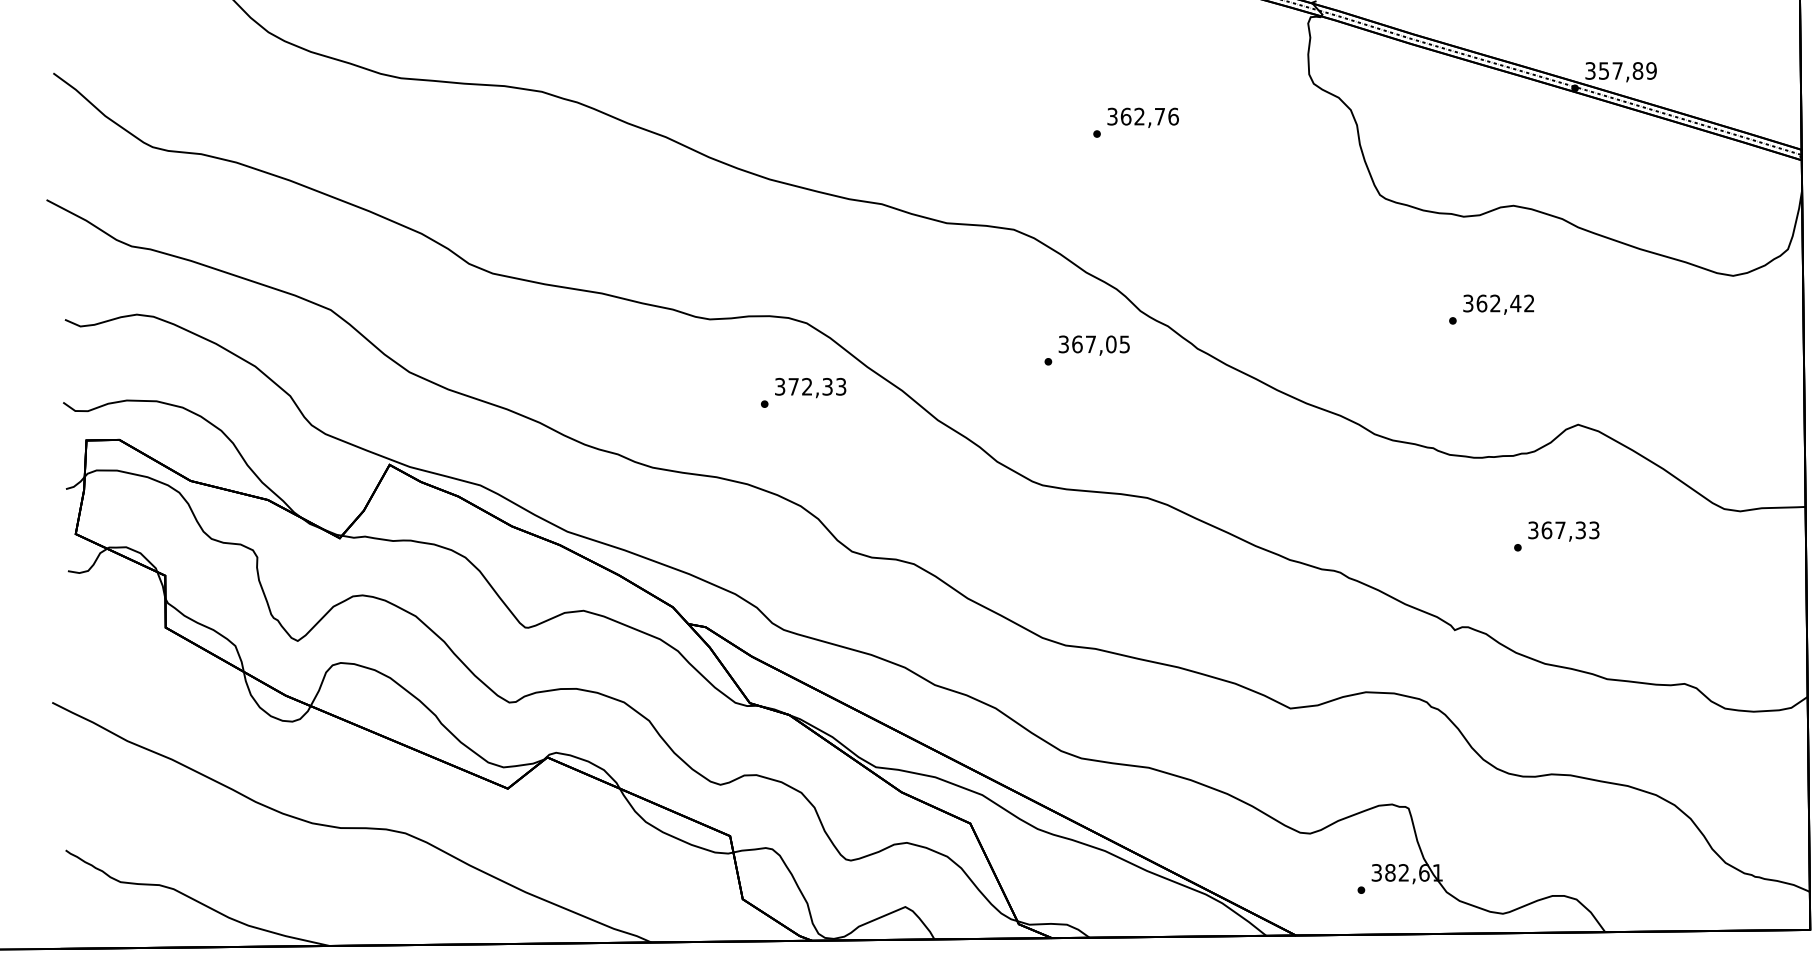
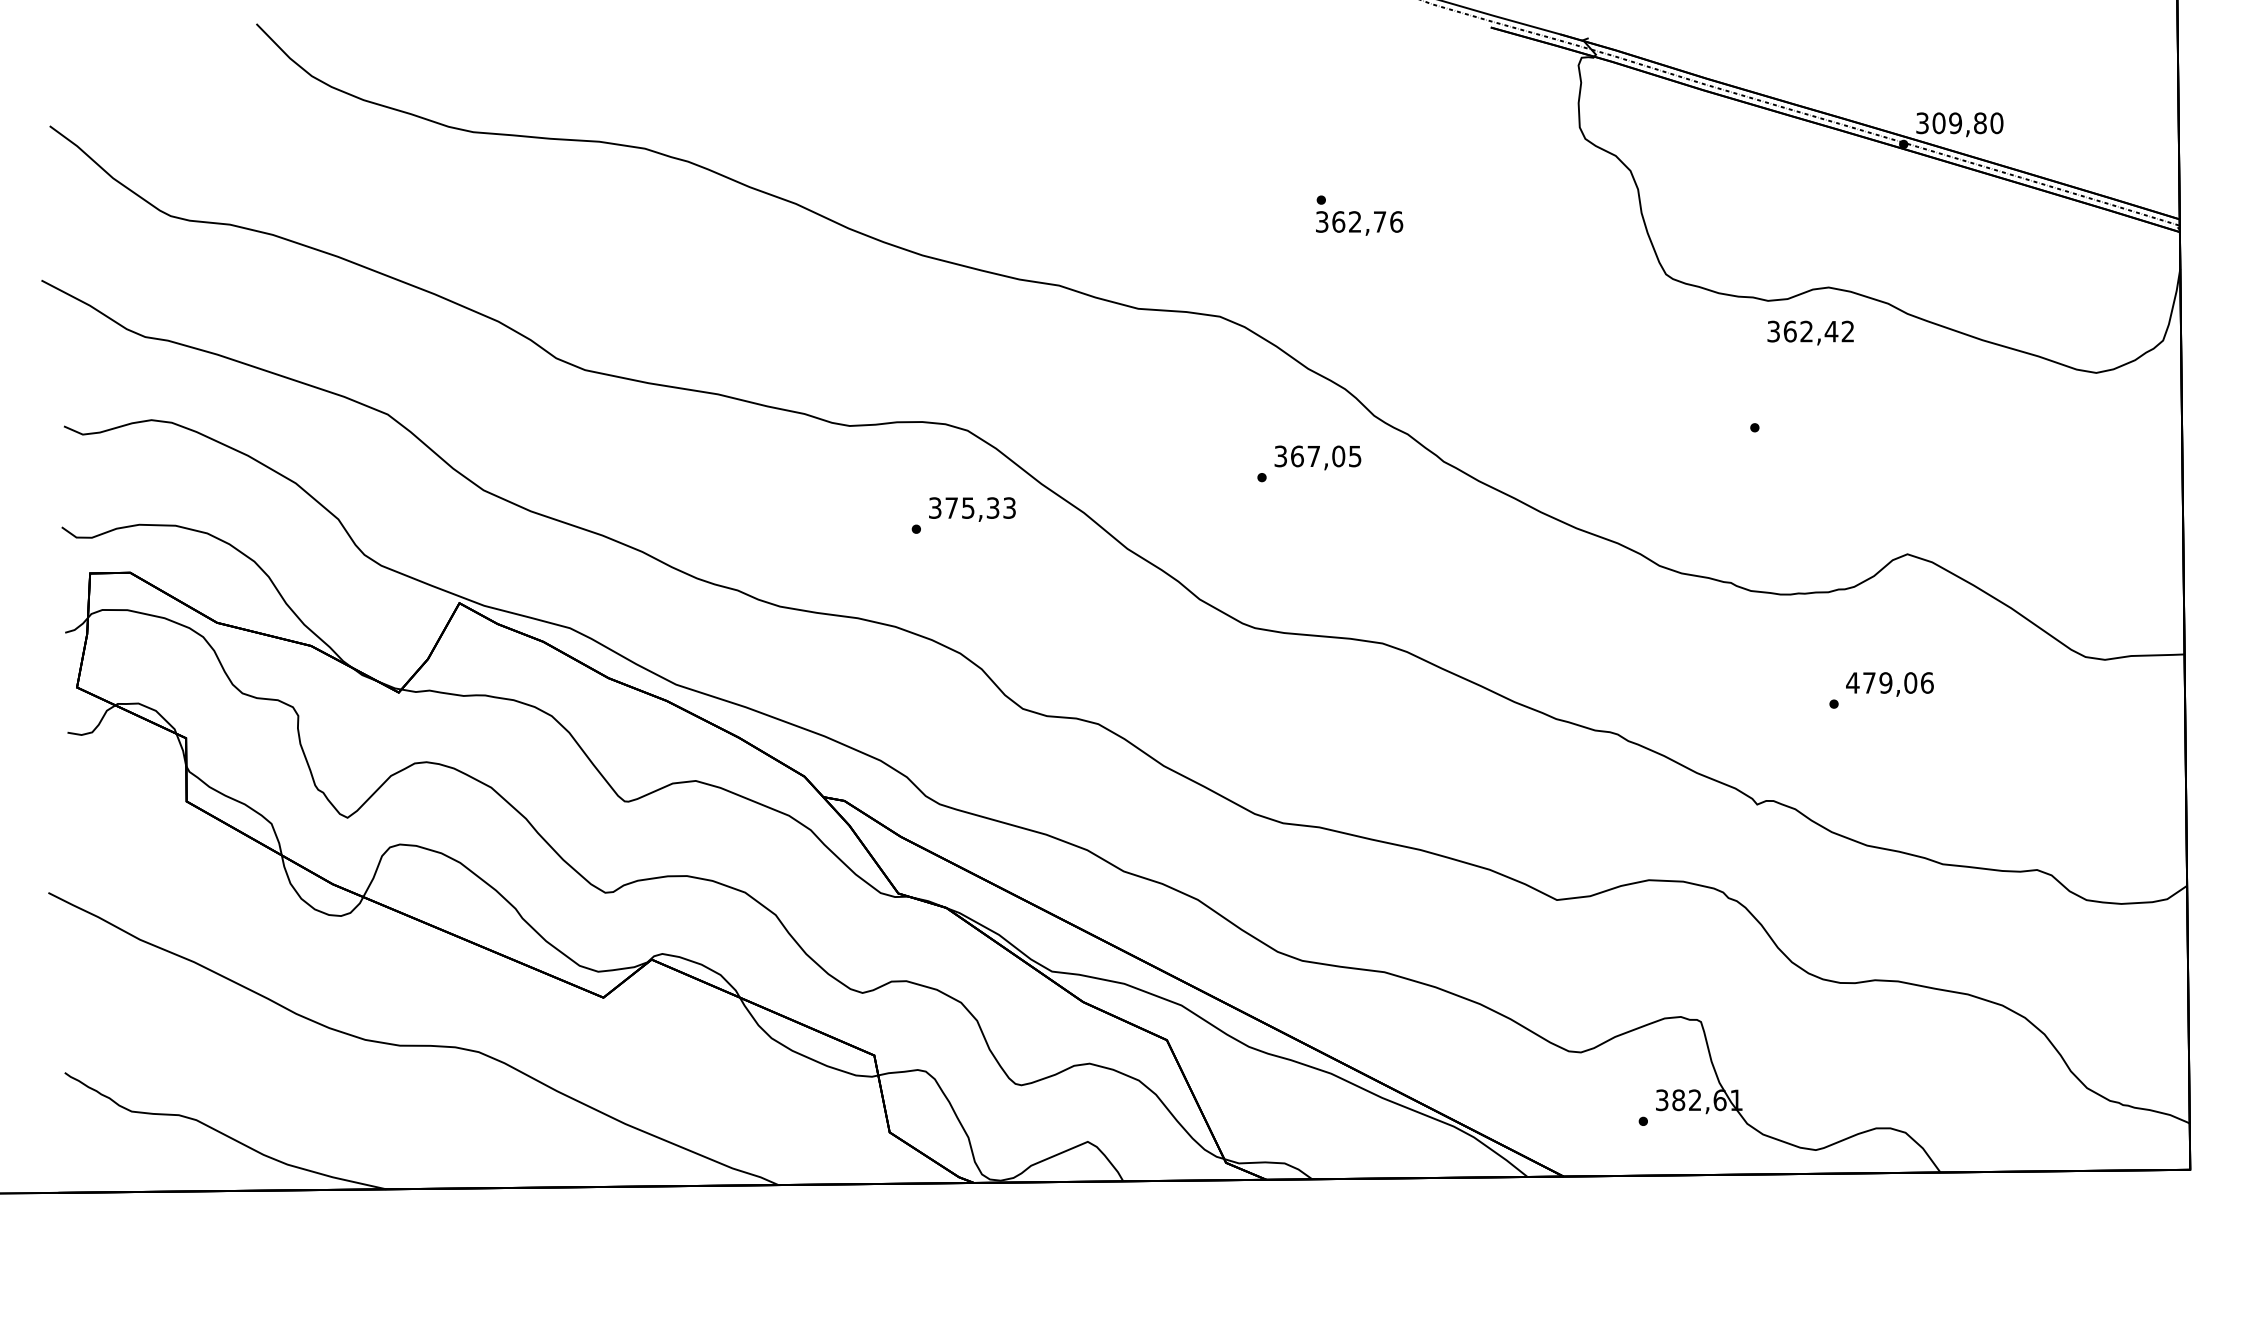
text: (1627, 71) -> (1967, 123), 357,89 -> 309,80
text: (1143, 117) -> (1359, 223), moved
text: (1498, 304) -> (1810, 332), moved
text: (807, 386) -> (968, 507), 372,33 -> 375,33
text: (1563, 529) -> (1889, 682), 367,33 -> 479,06

